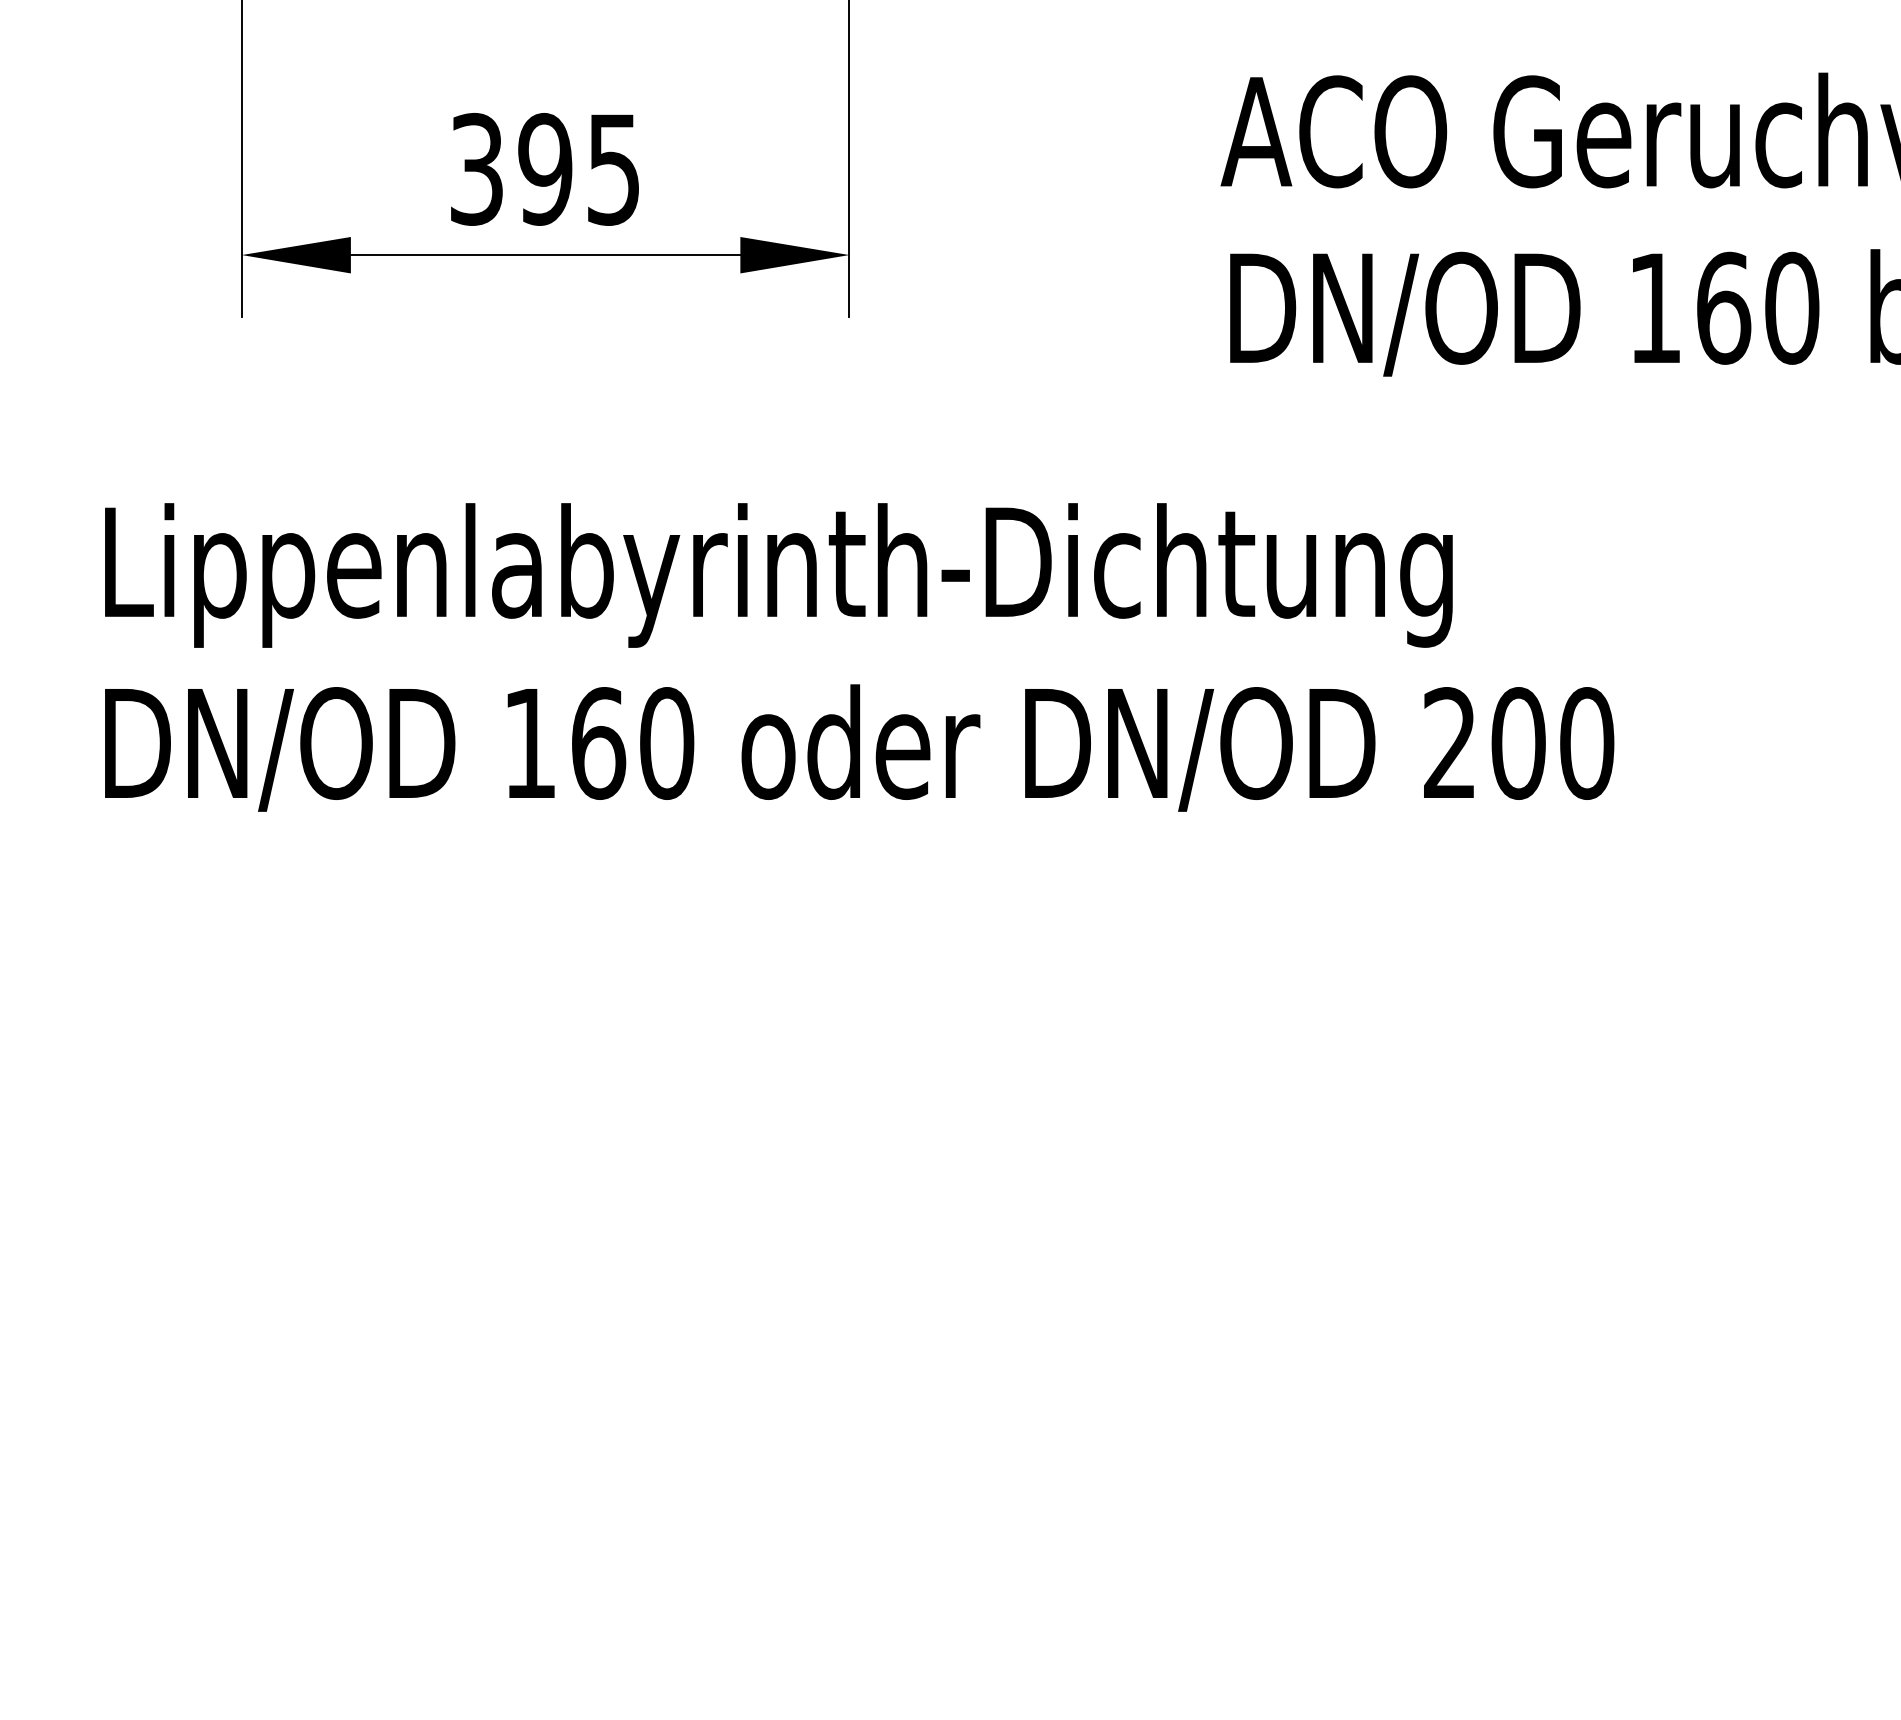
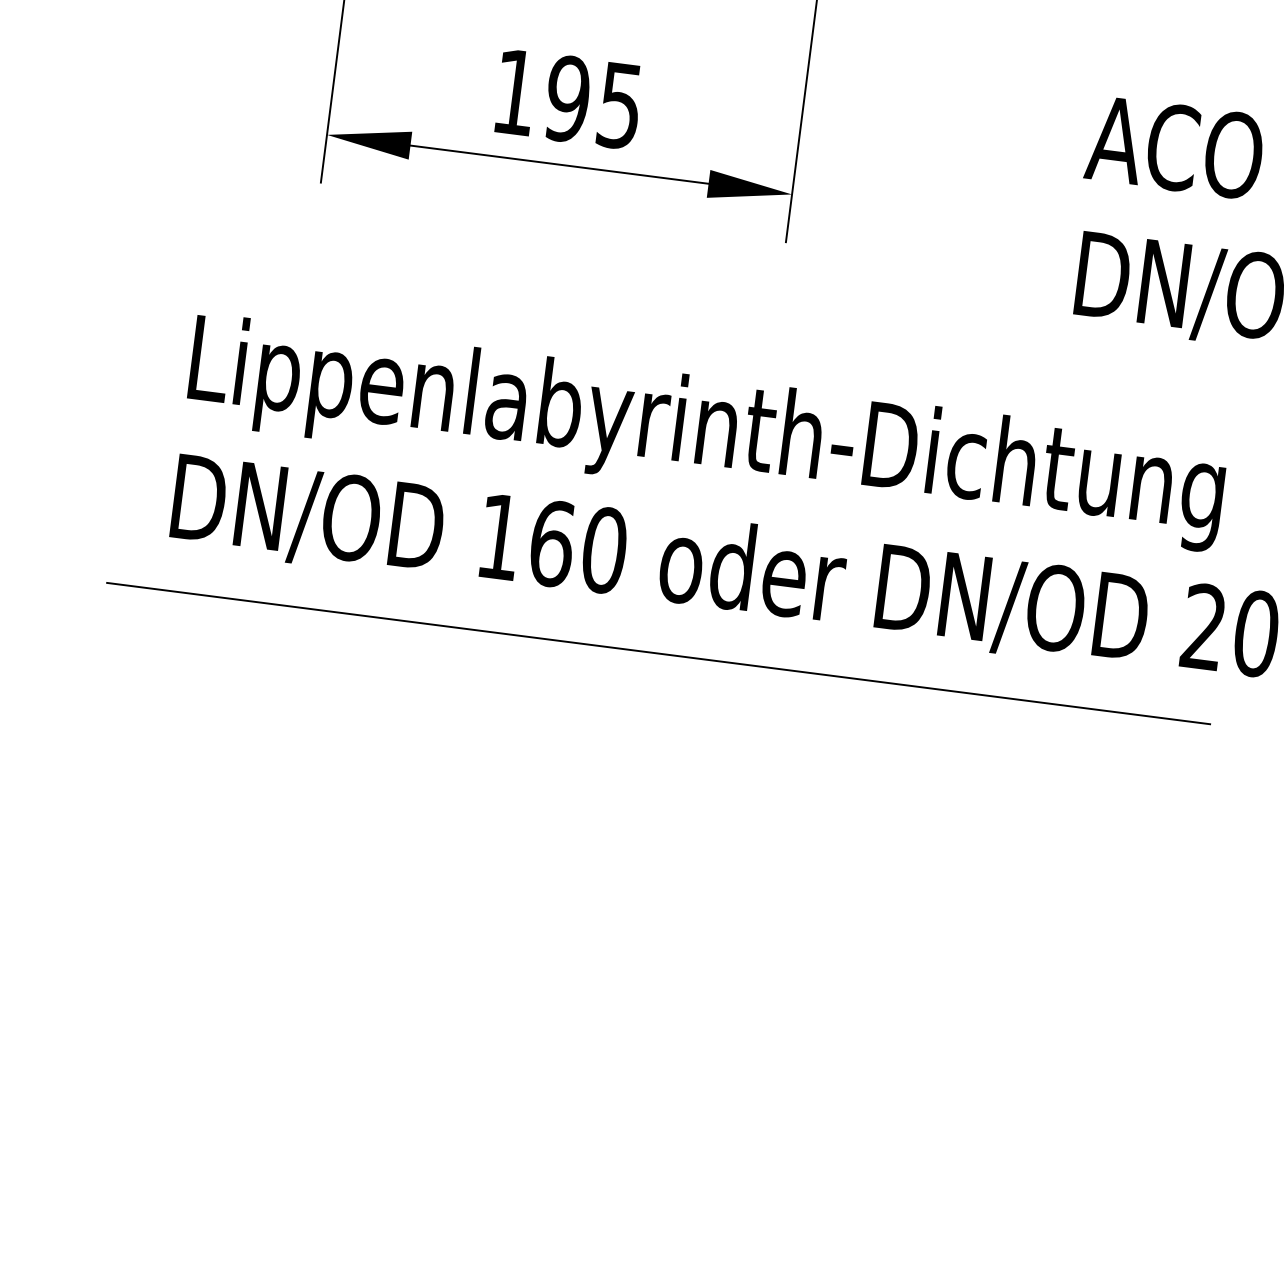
text: (476, 168) -> (515, 91), 395 -> 195
line: (753, 867) -> (658, 653), added

